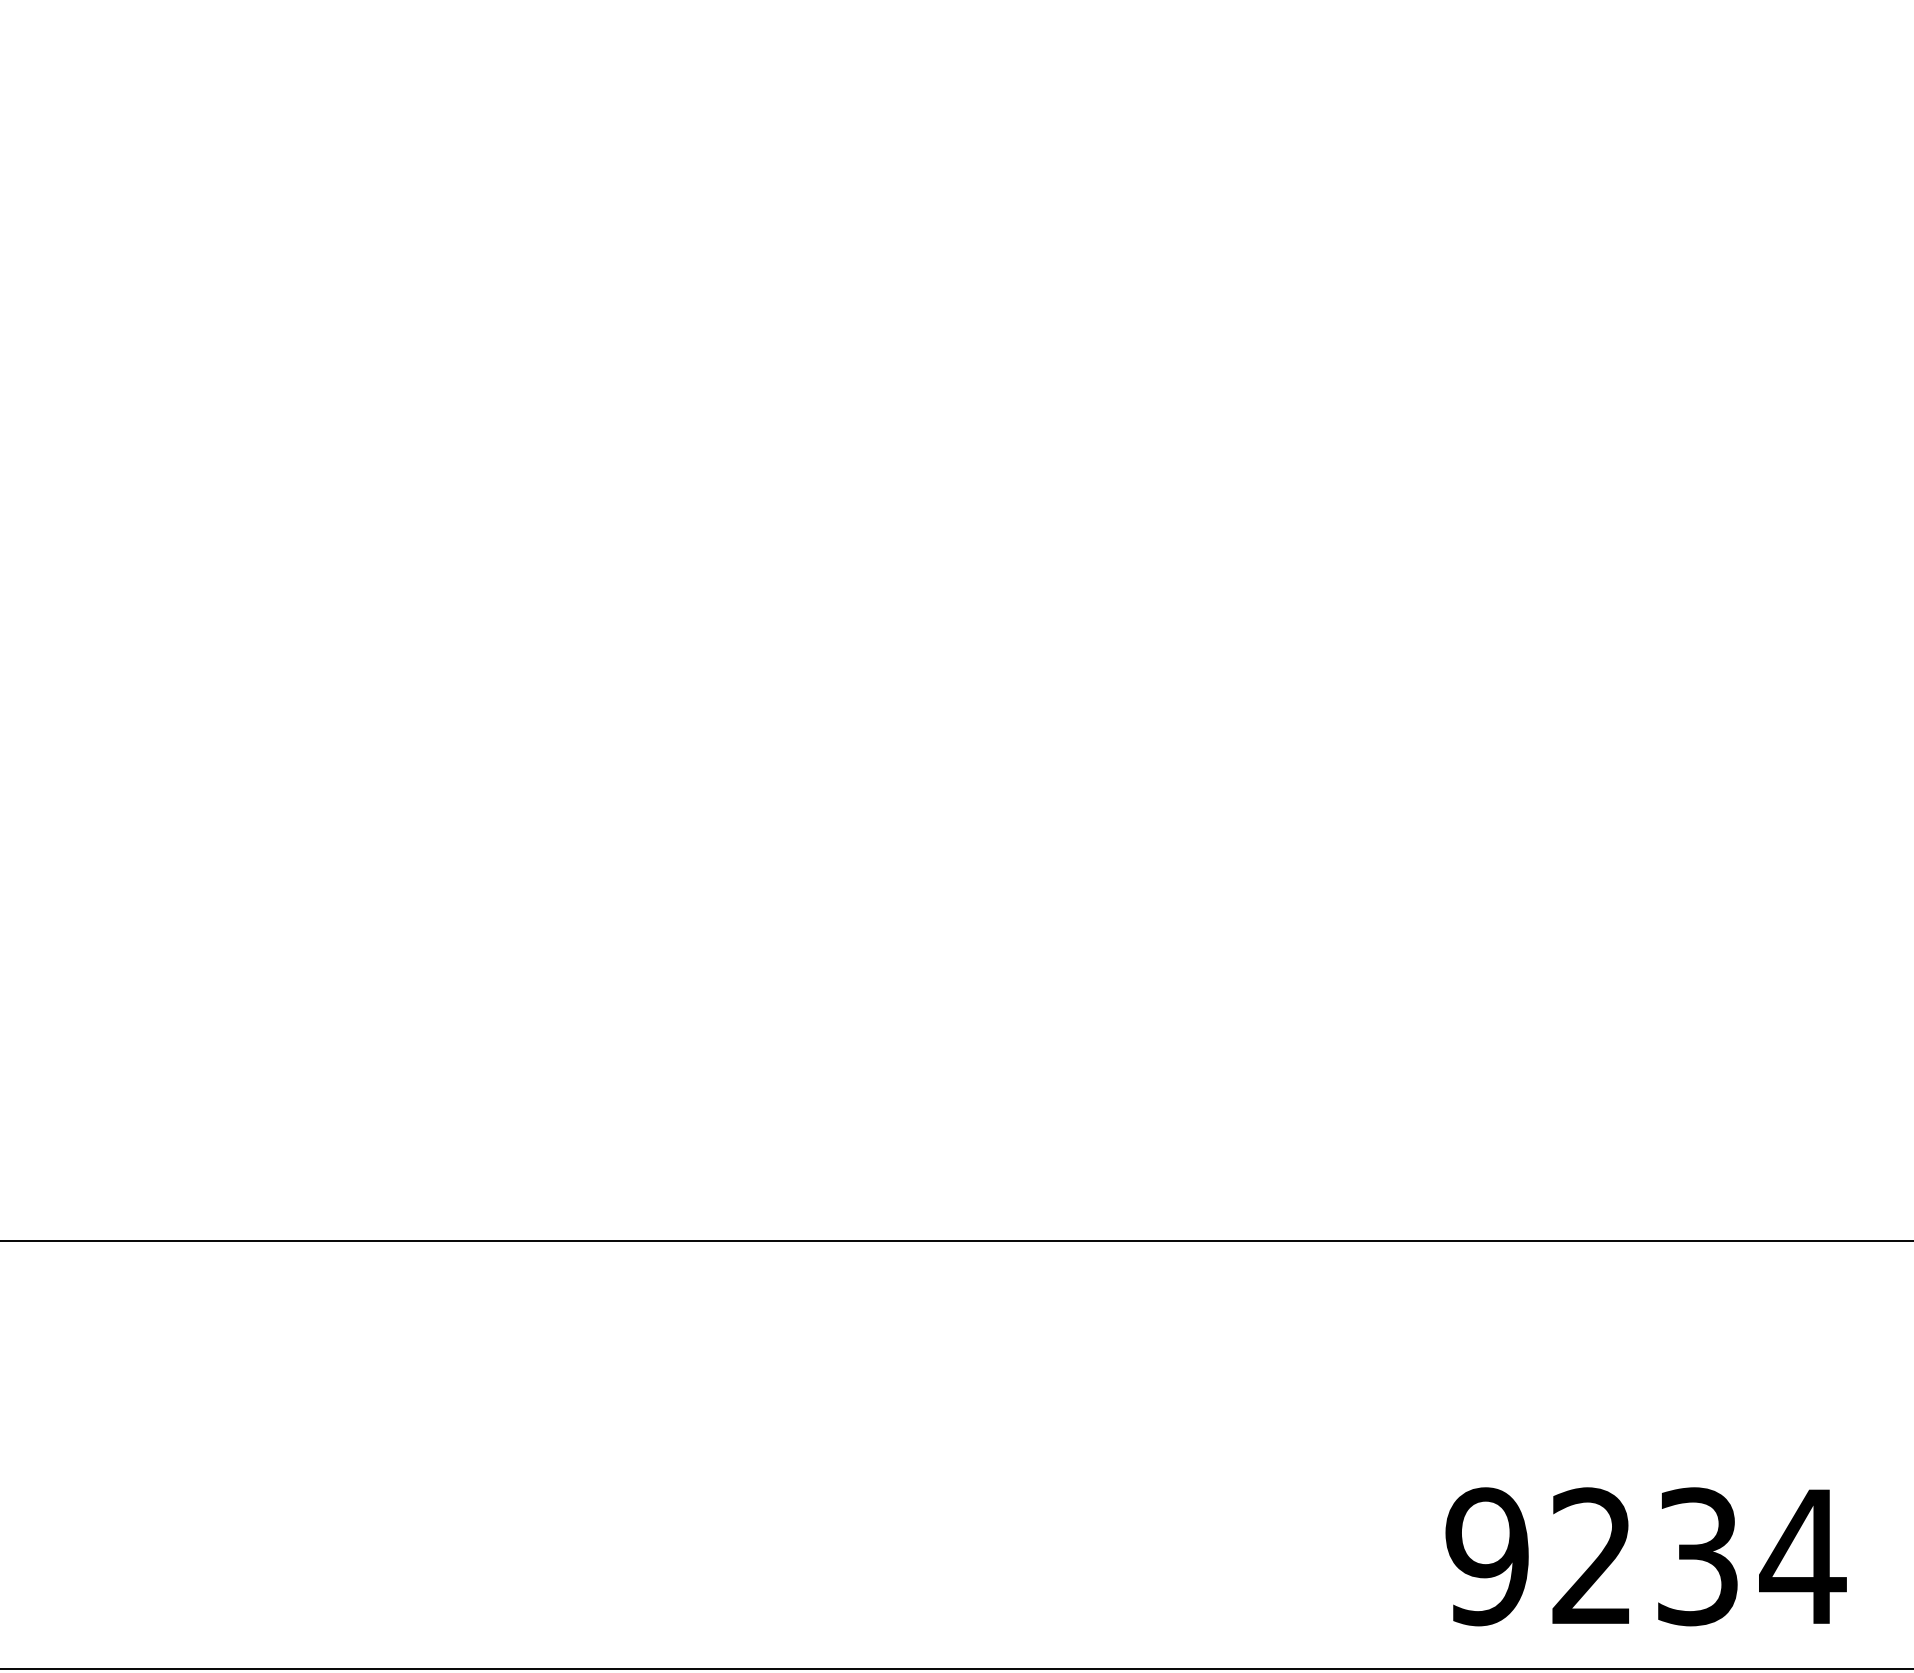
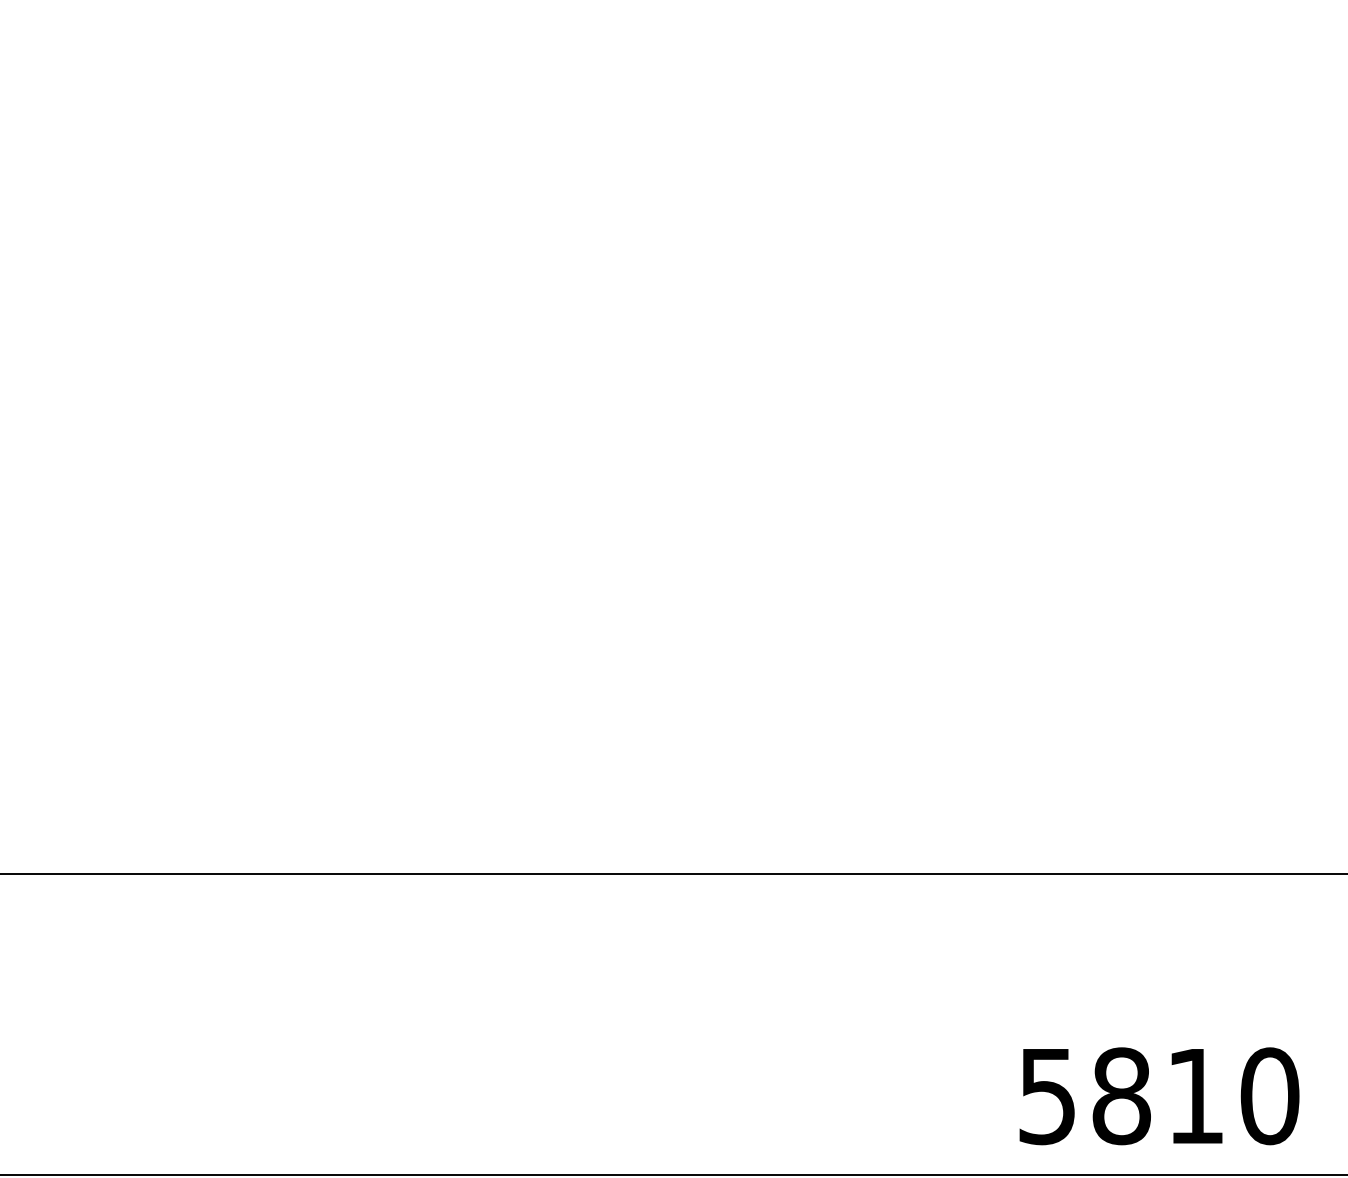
text: (1646, 1557) -> (1159, 1096), 9234 -> 5810

